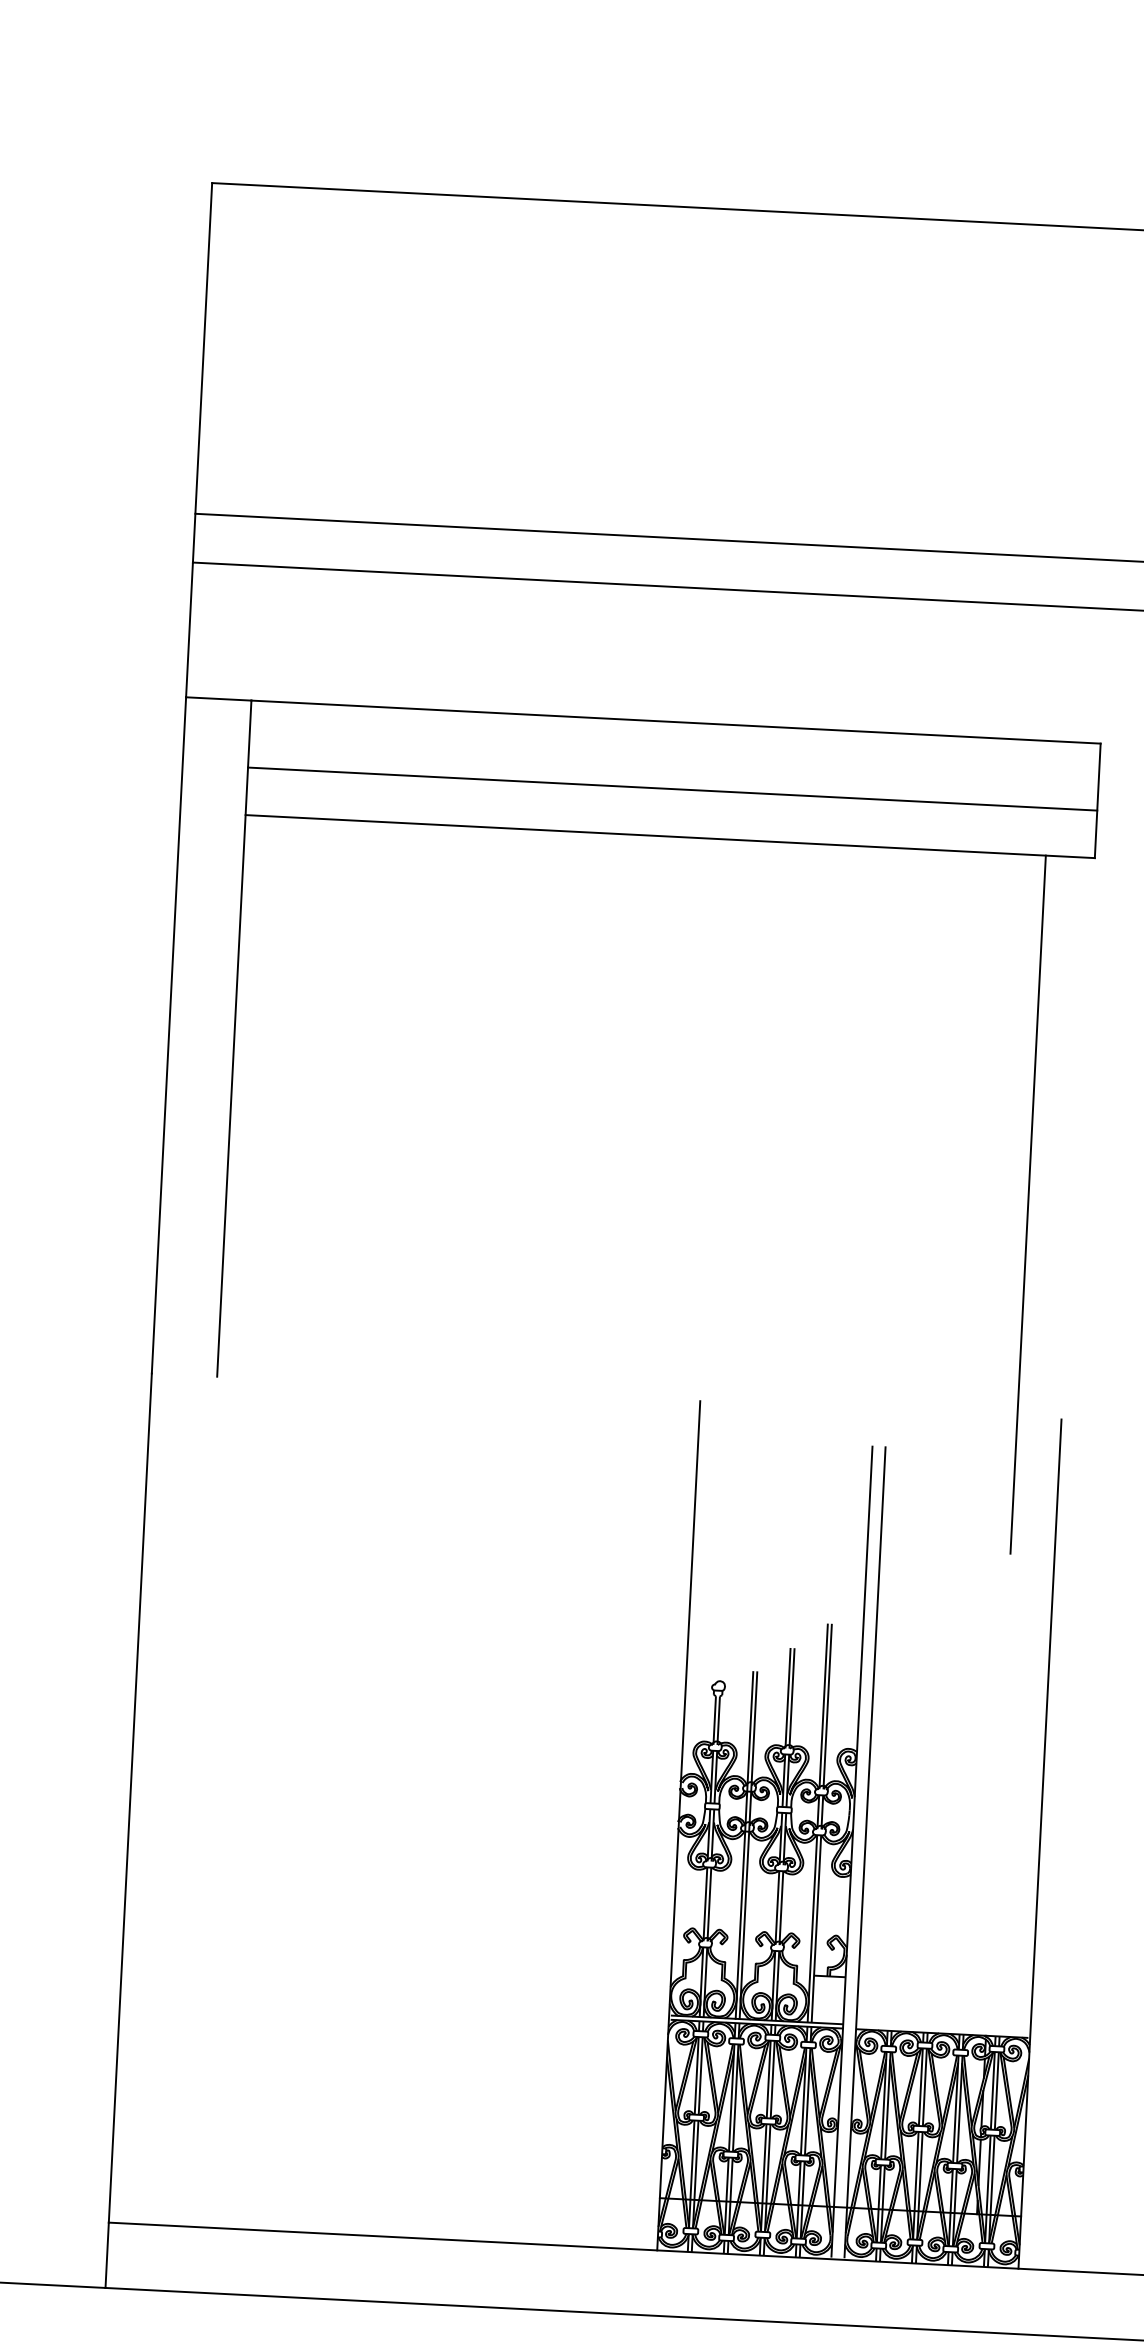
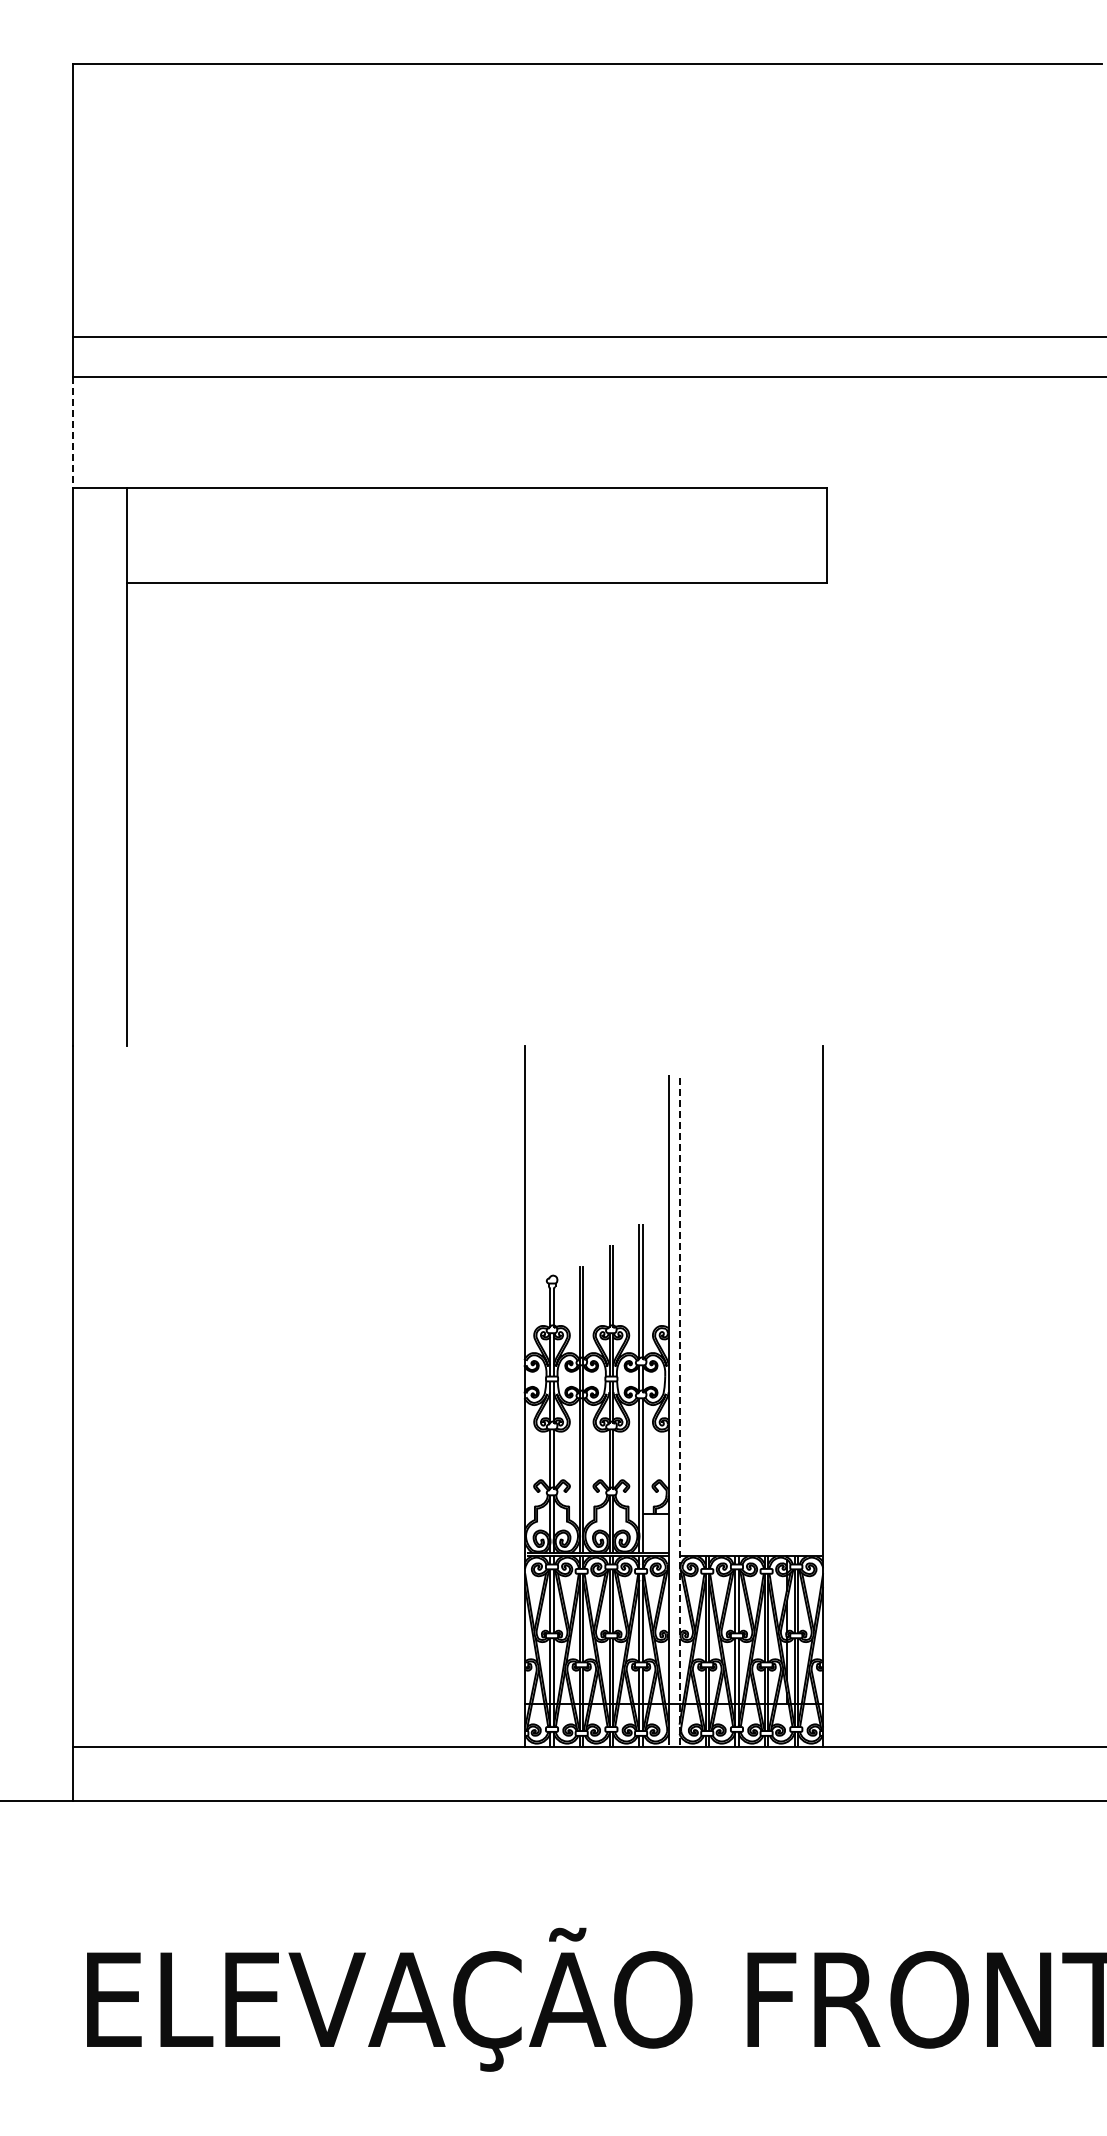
line: (189, 629) -> (72, 432), solid -> dashed
line: (672, 789) -> (476, 543), removed
line: (1027, 1204) -> (786, 870), removed
line: (864, 1852) -> (679, 1410), solid -> dashed

